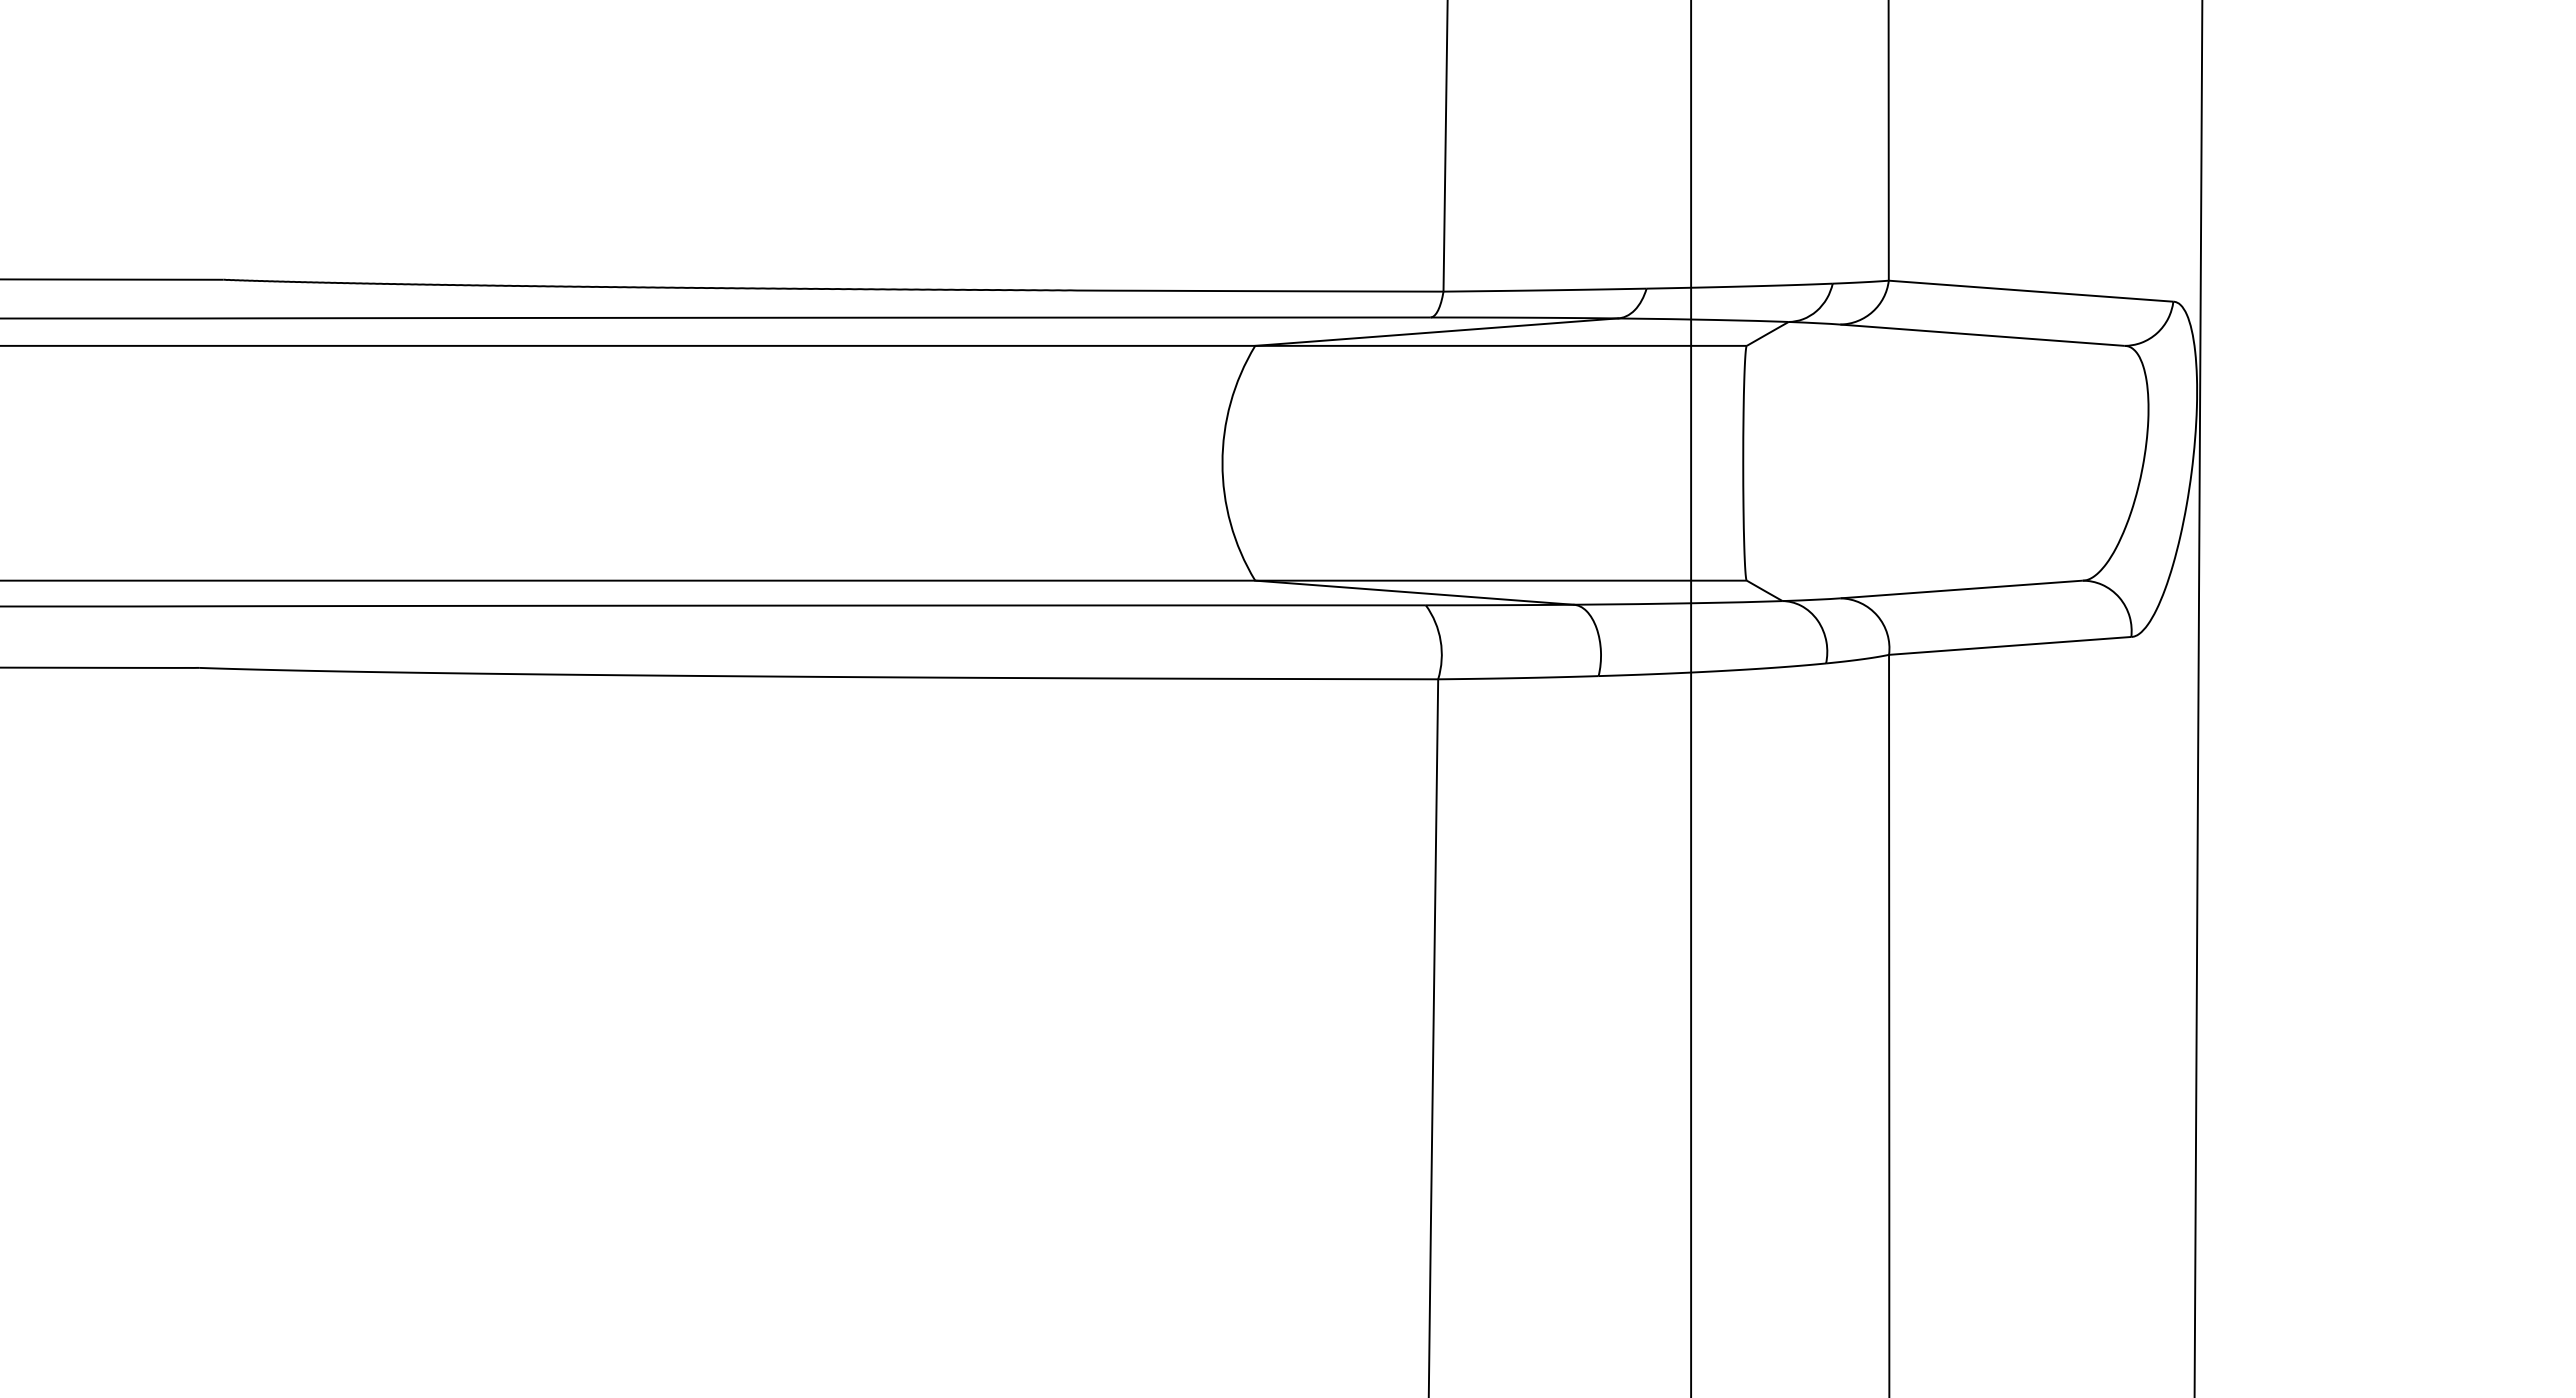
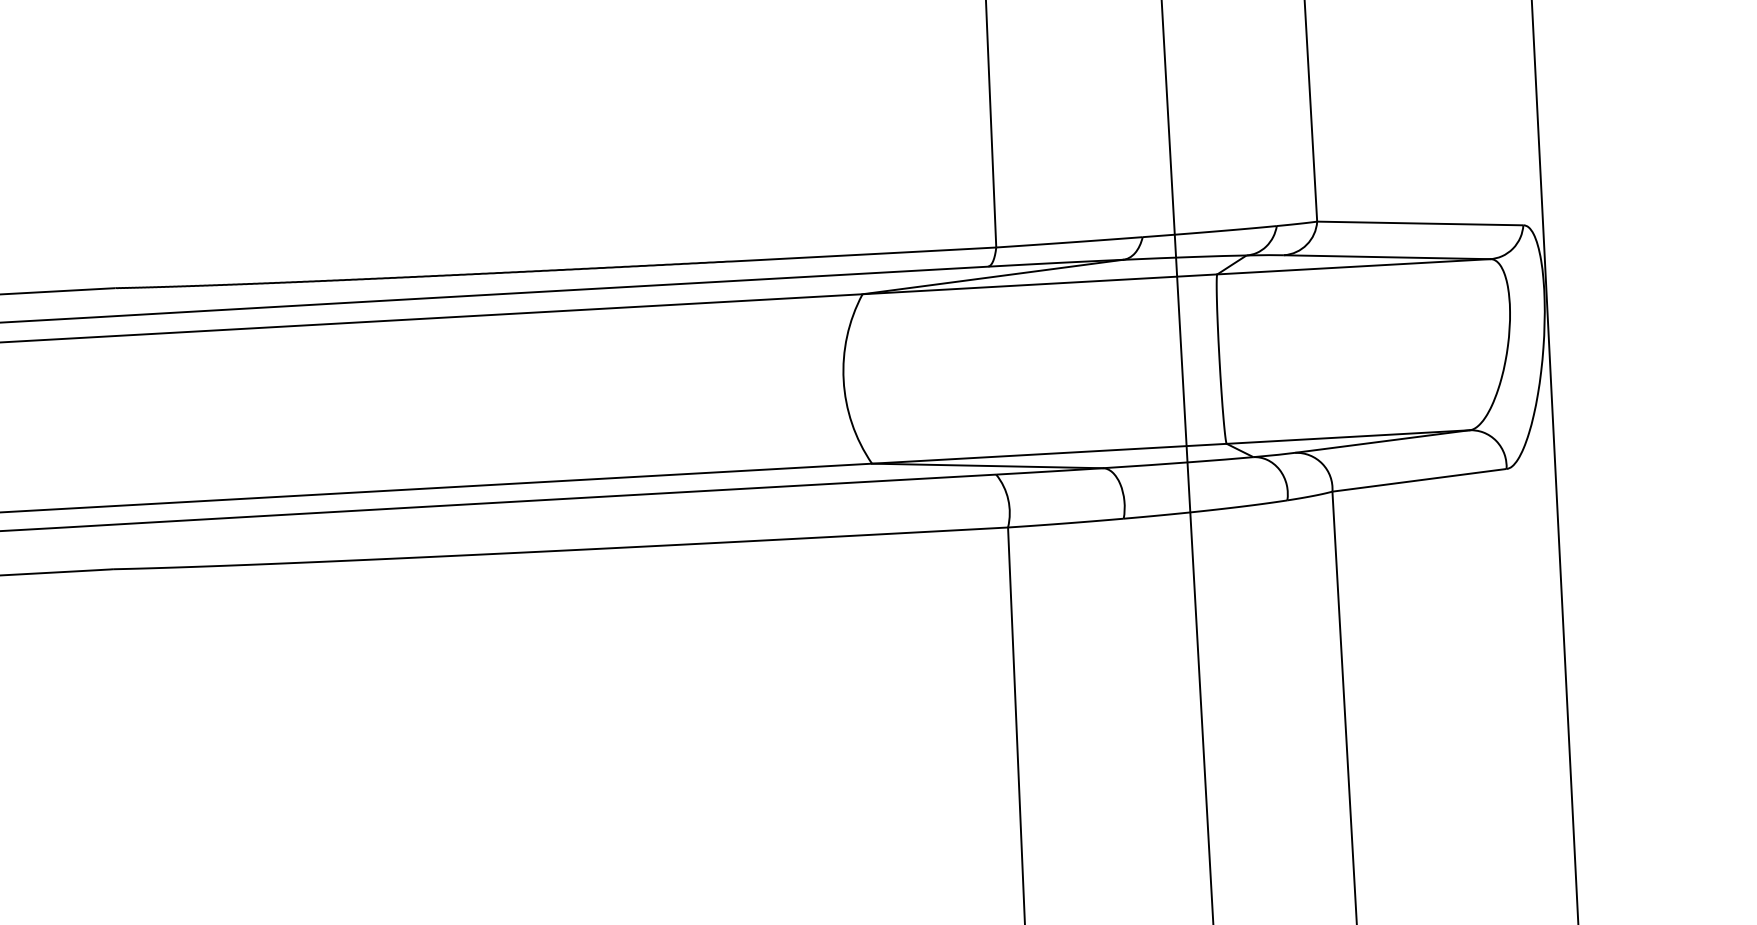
line: (1935, 345) -> (1353, 266), added
line: (1914, 580) -> (1347, 436), added

